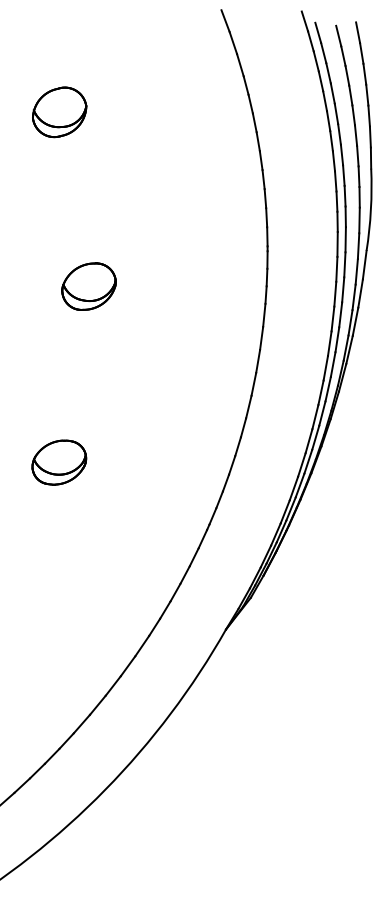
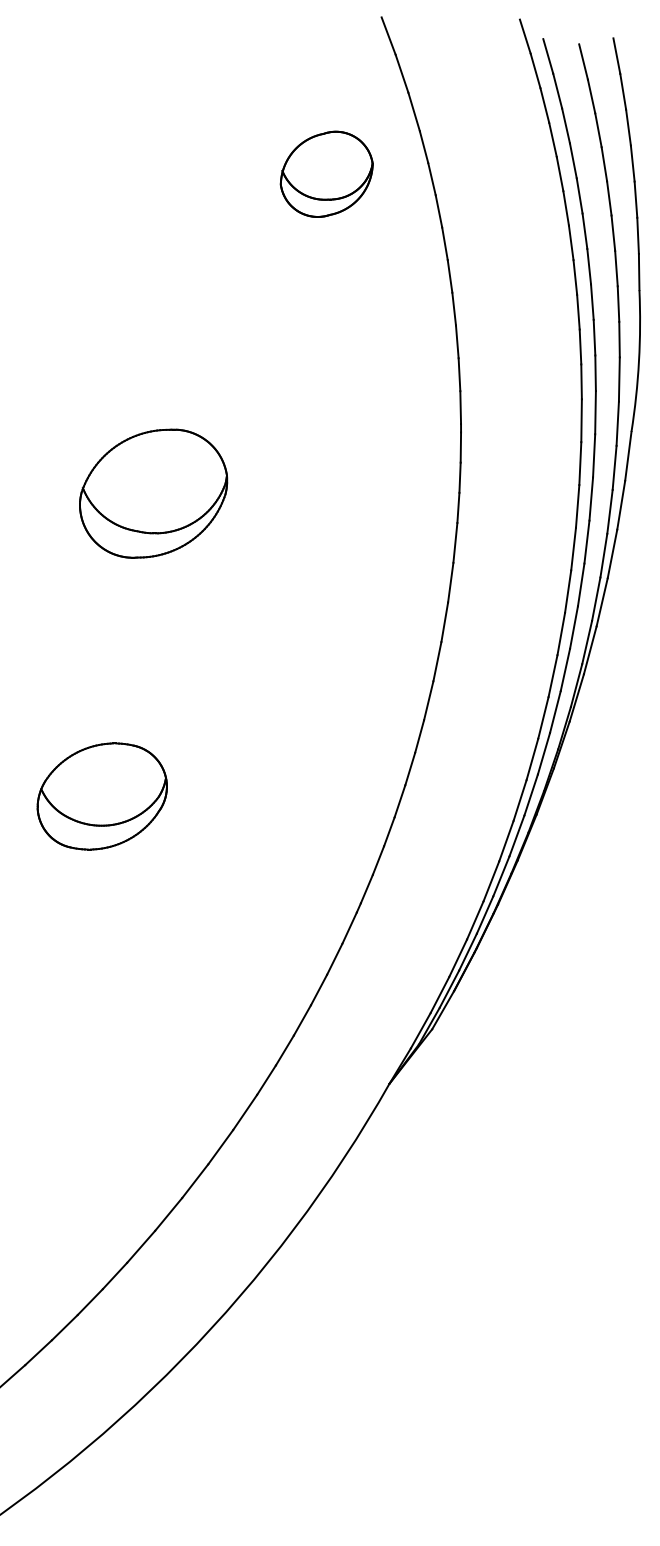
part: (59, 112) -> (326, 174), moved
part: (88, 286) -> (152, 493), size x1.6
part: (59, 462) -> (102, 796), size x1.4

